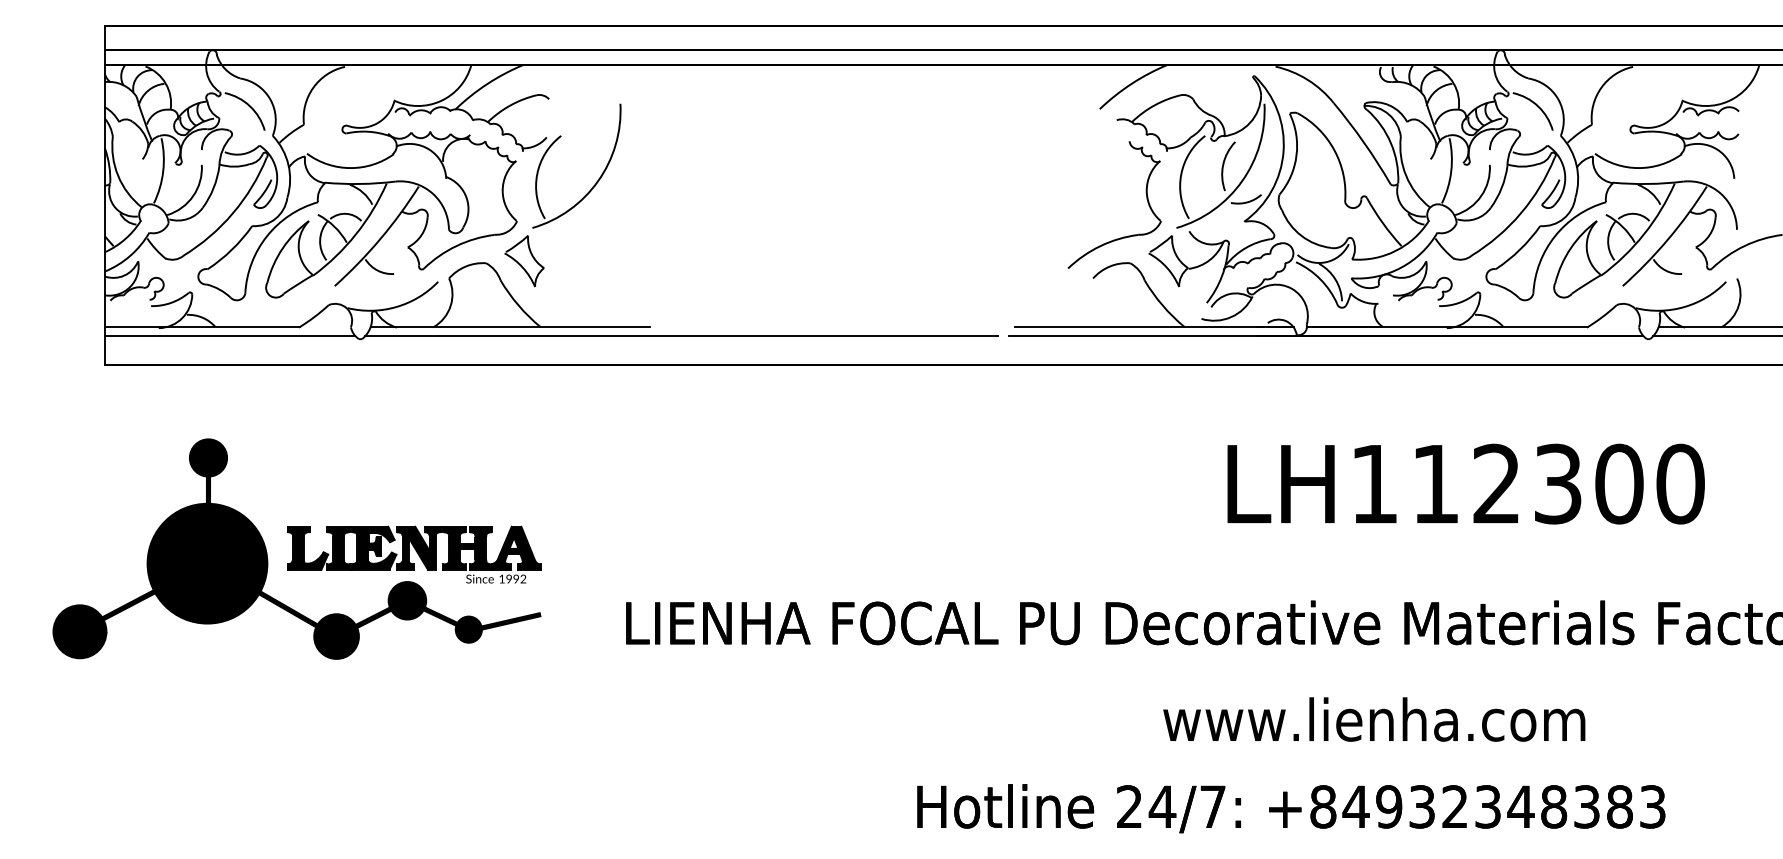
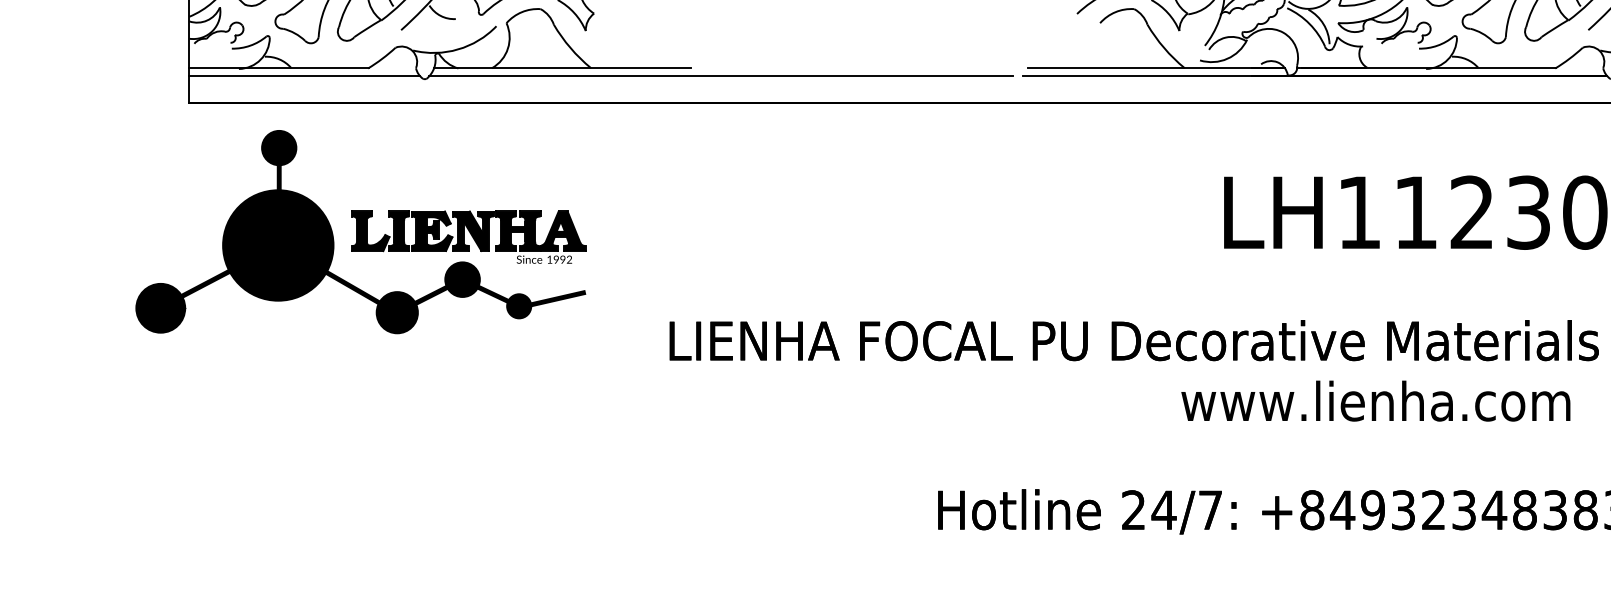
part: (296, 548) -> (360, 231), moved
text: (1374, 719) -> (1376, 401), moved

